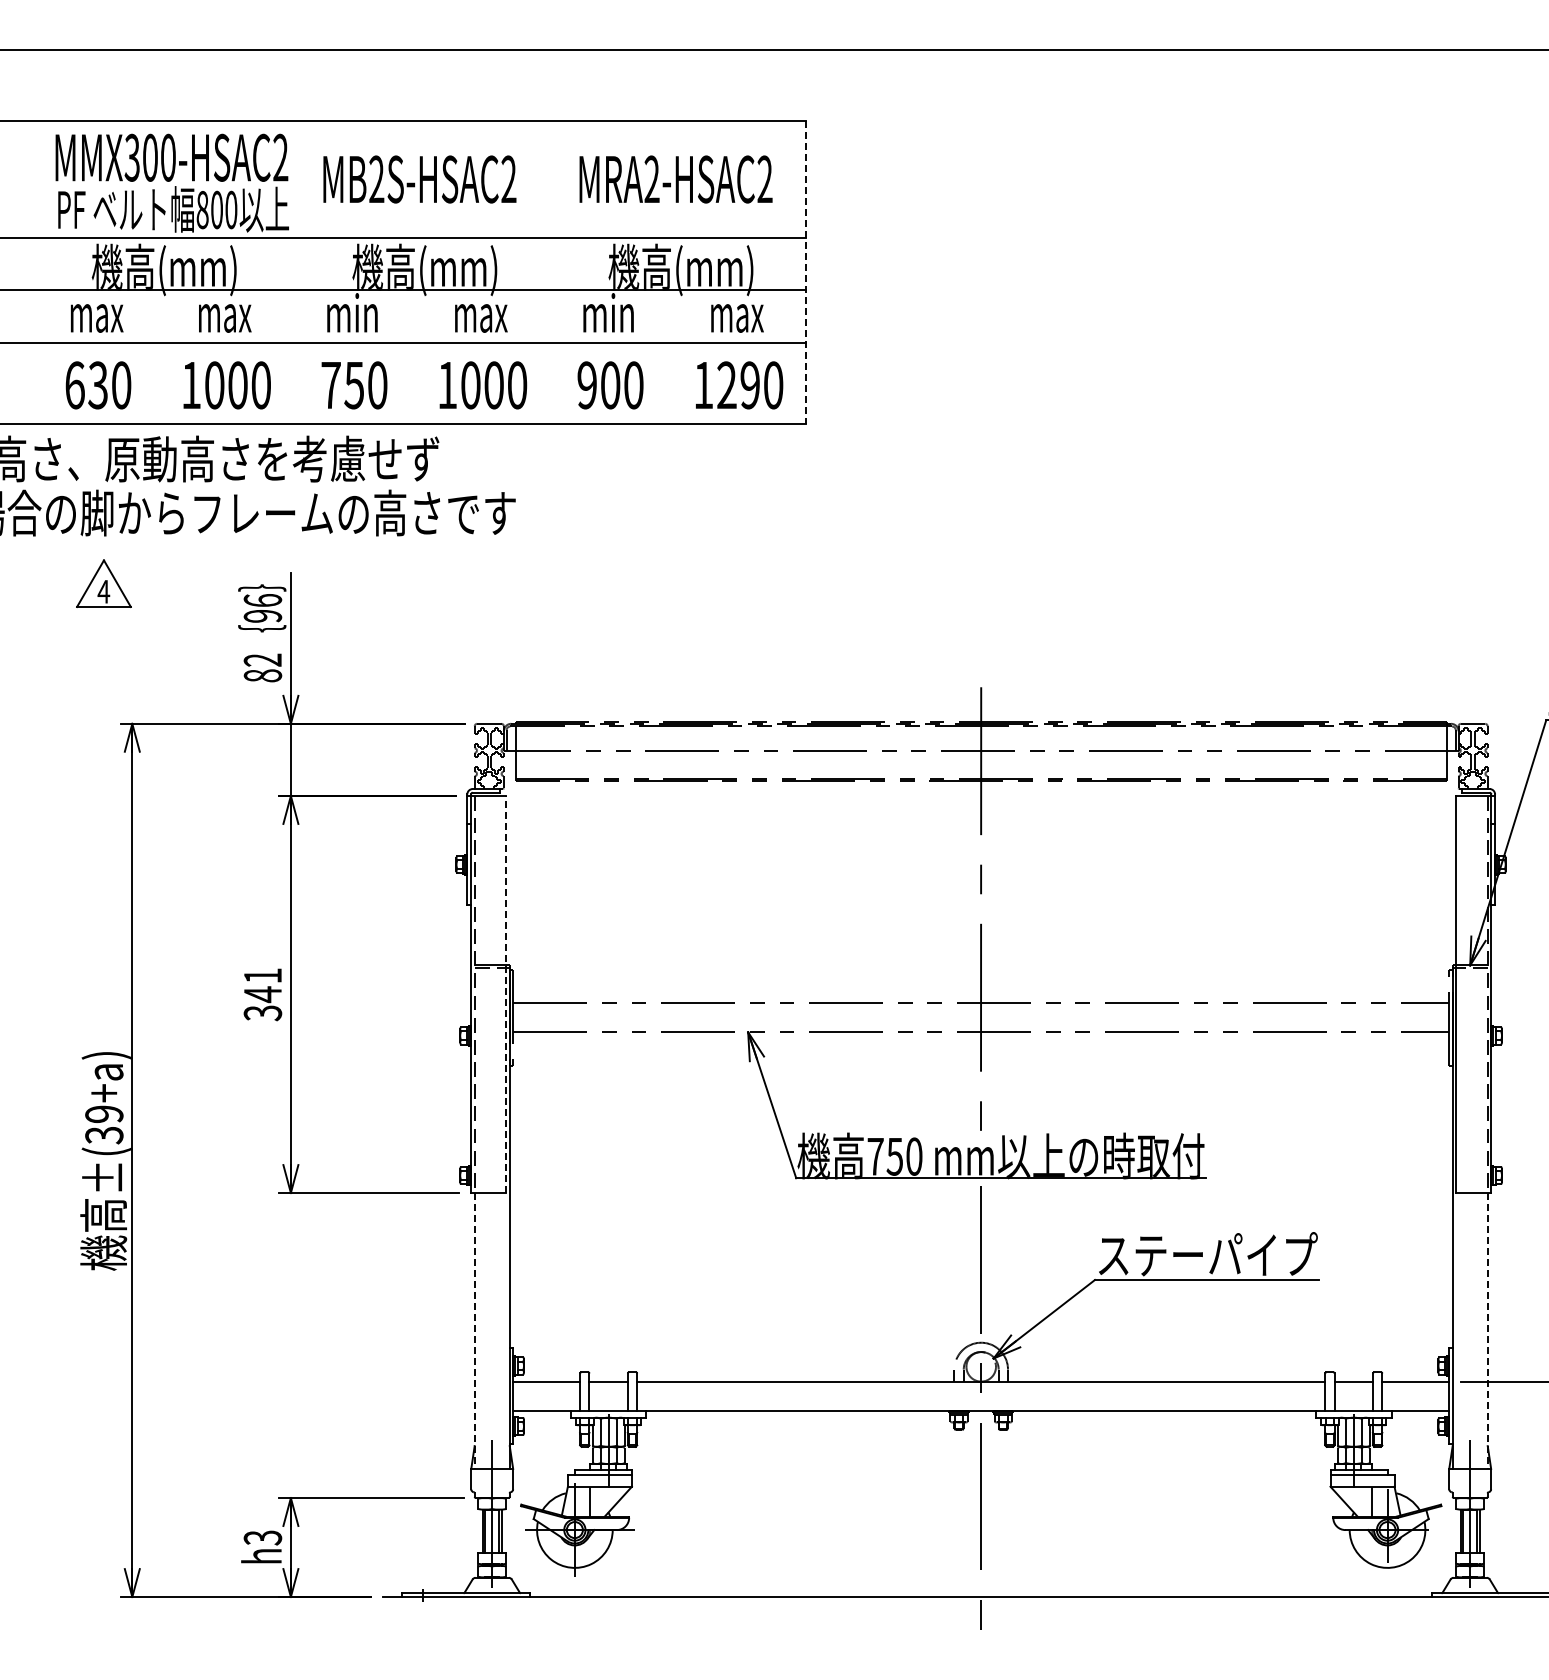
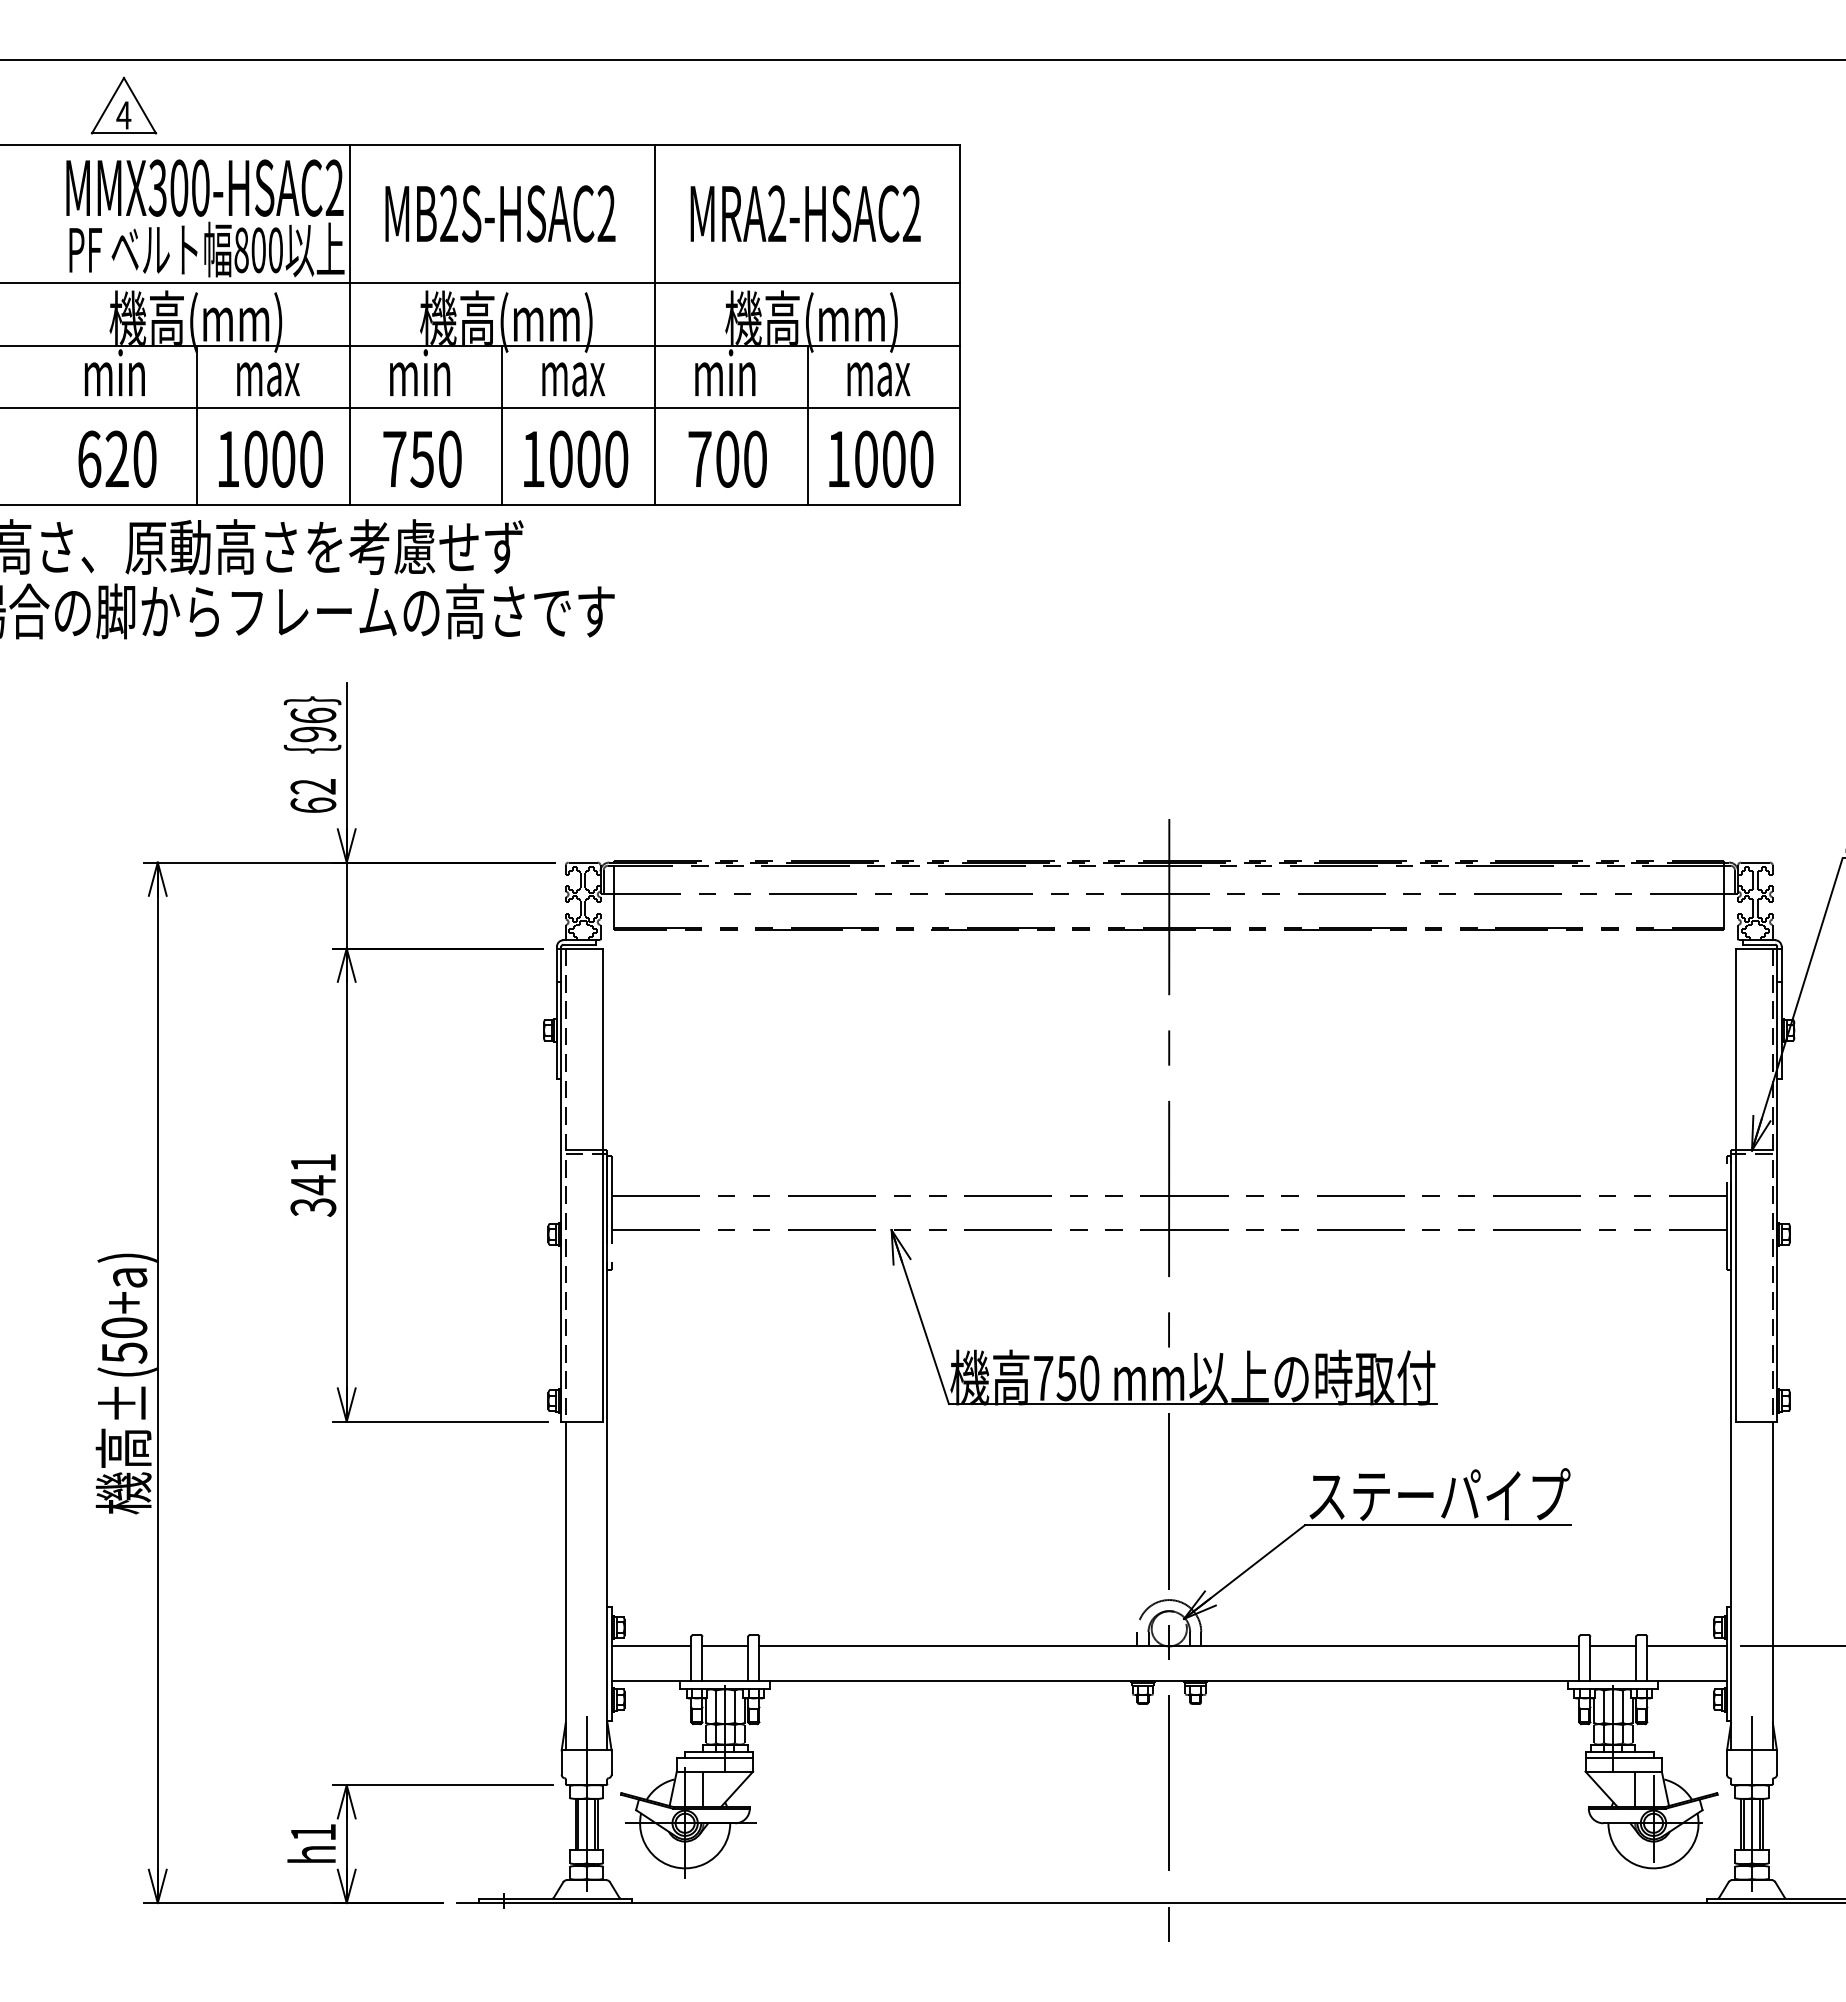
line: (293, 272) -> (349, 324), added
line: (549, 272) -> (654, 324), added
line: (805, 273) -> (959, 325), dashed -> solid
text: (96, 312) -> (115, 372), max -> min
line: (165, 357) -> (197, 426), added
line: (421, 357) -> (502, 426), added
line: (677, 357) -> (807, 426), added
text: (97, 385) -> (116, 459), 630 -> 620
text: (586, 385) -> (698, 459), 900 -> 700
text: (738, 385) -> (880, 459), 1290 -> 1000
part: (103, 583) -> (123, 105), moved
text: (262, 675) -> (312, 804), 82 -> 62
line: (505, 994) -> (602, 1185), dashed -> solid
text: (104, 1124) -> (124, 1340), ±(39+a) -> ±(50+a)
line: (474, 1330) -> (565, 1585), dashed -> solid
line: (1487, 1330) -> (1772, 1585), dashed -> solid
text: (262, 1537) -> (312, 1832), h3 -> h1

